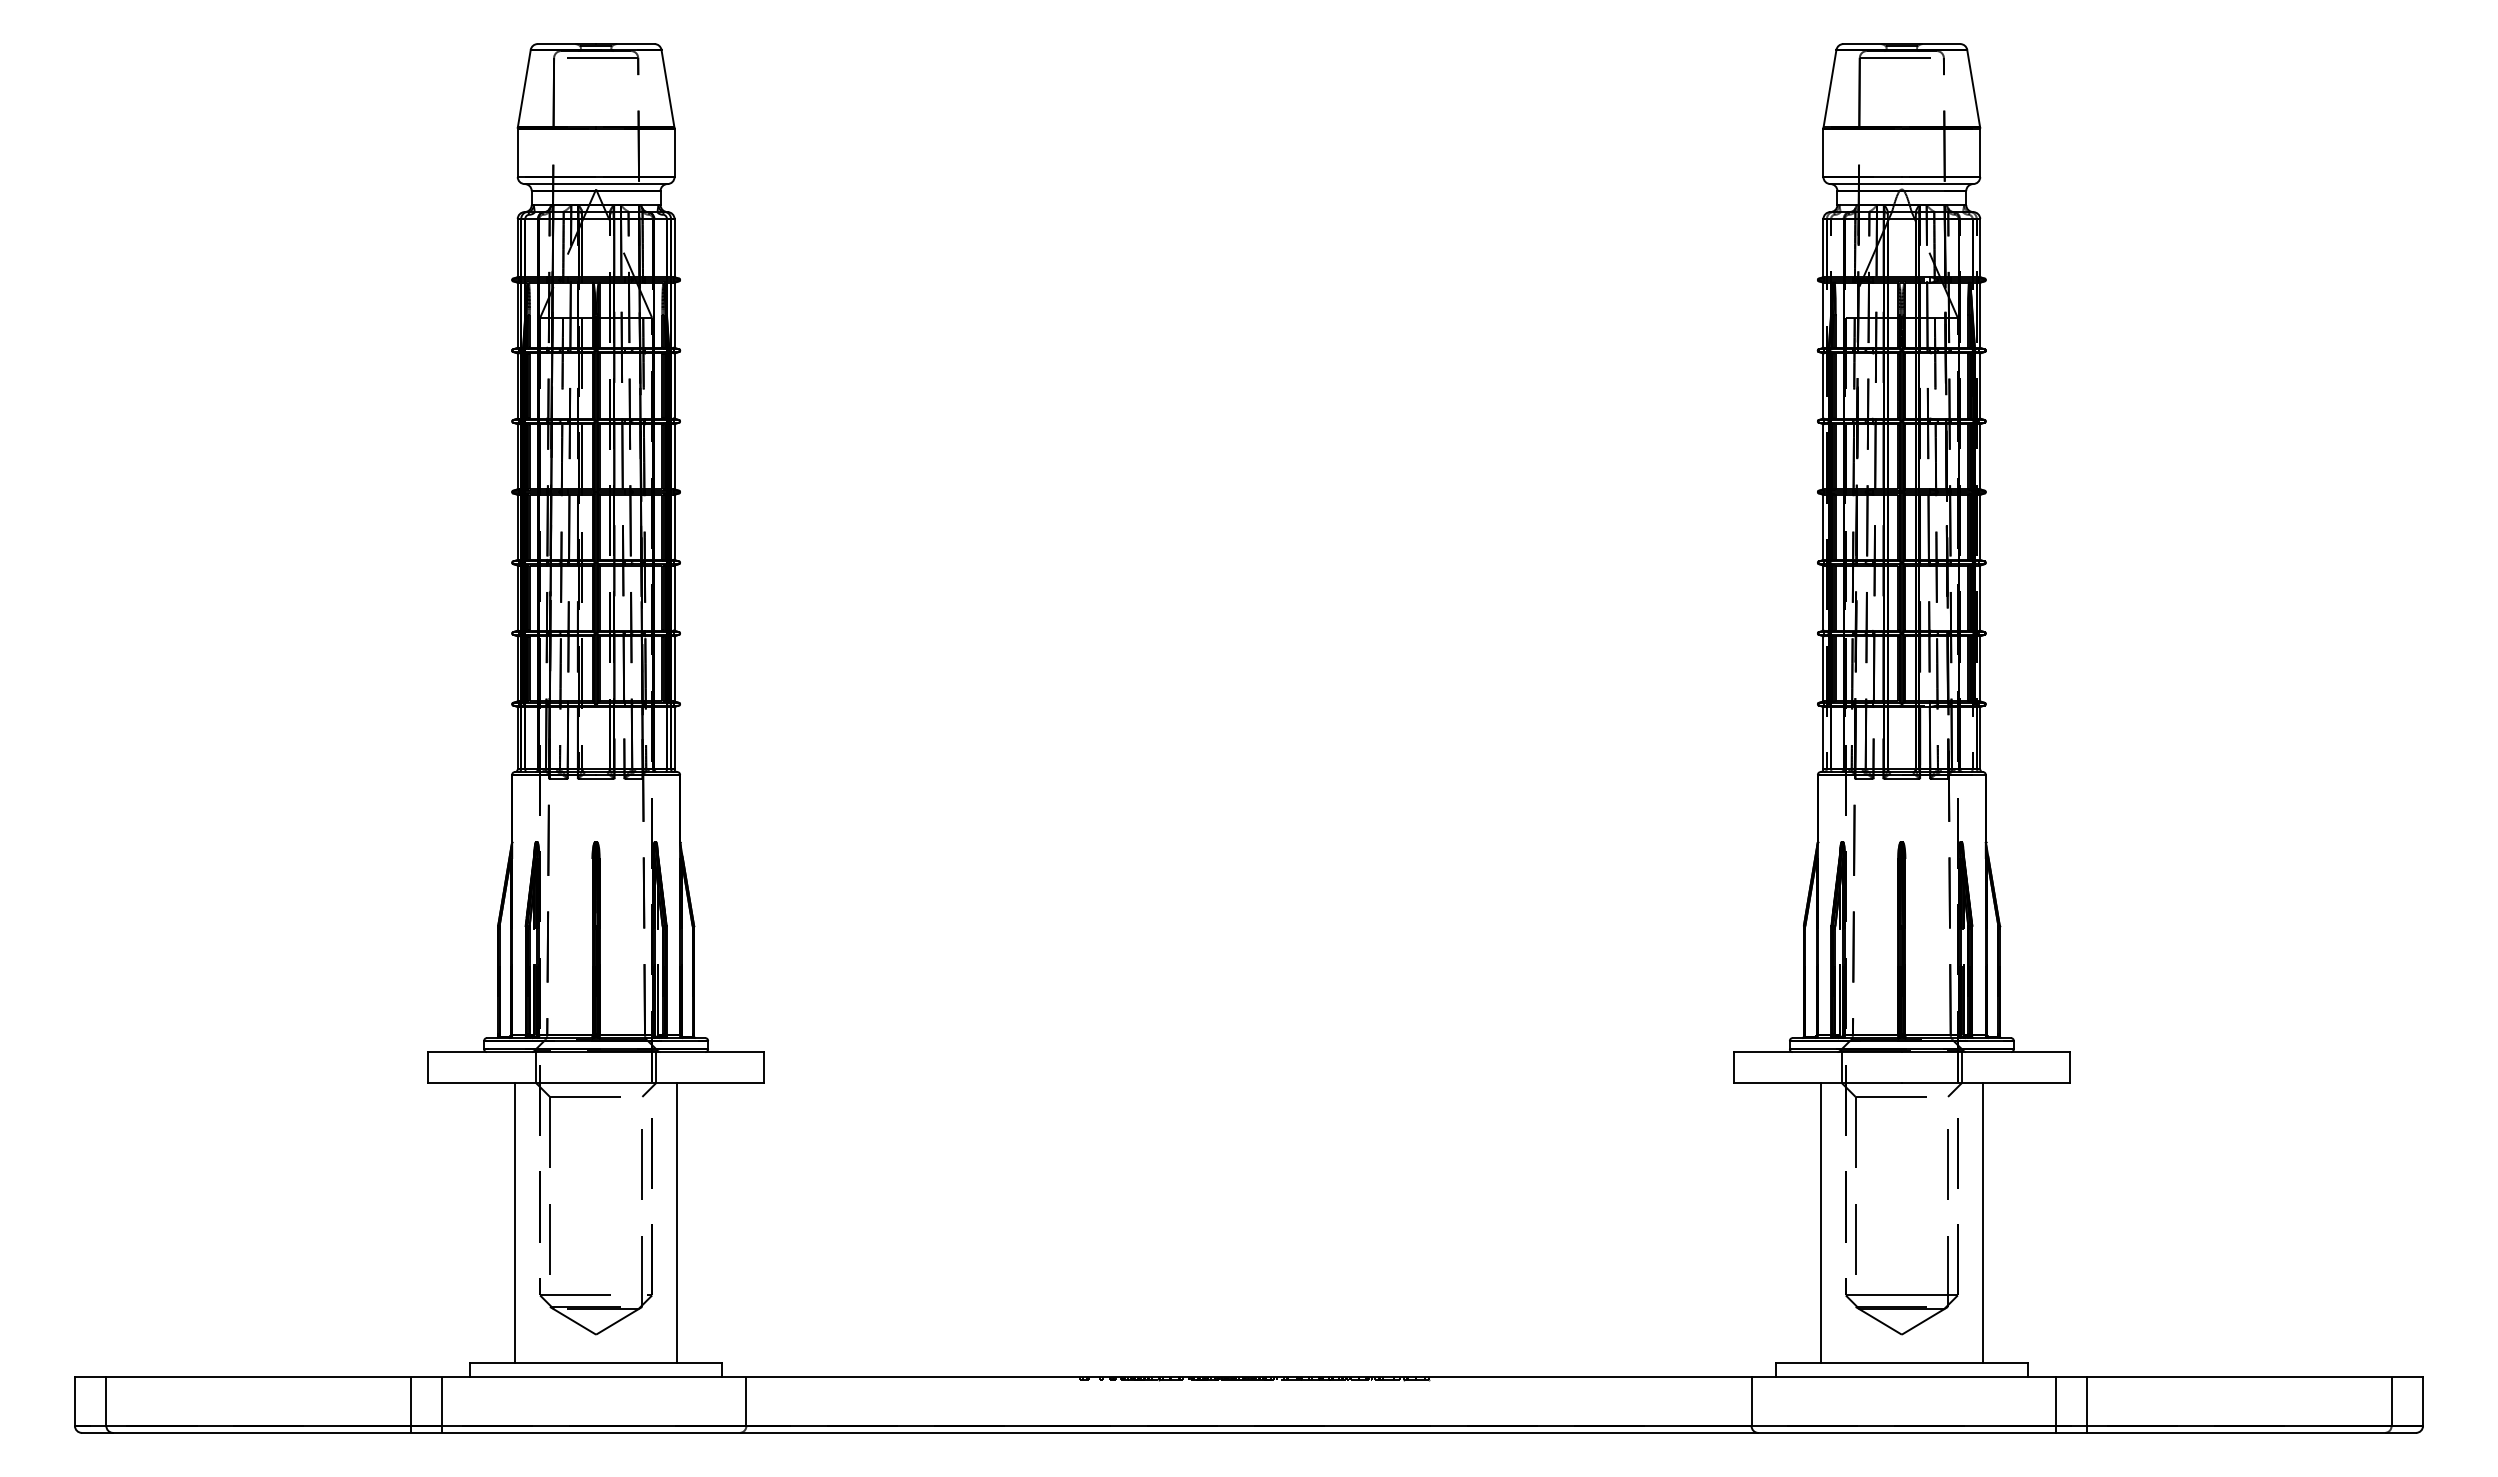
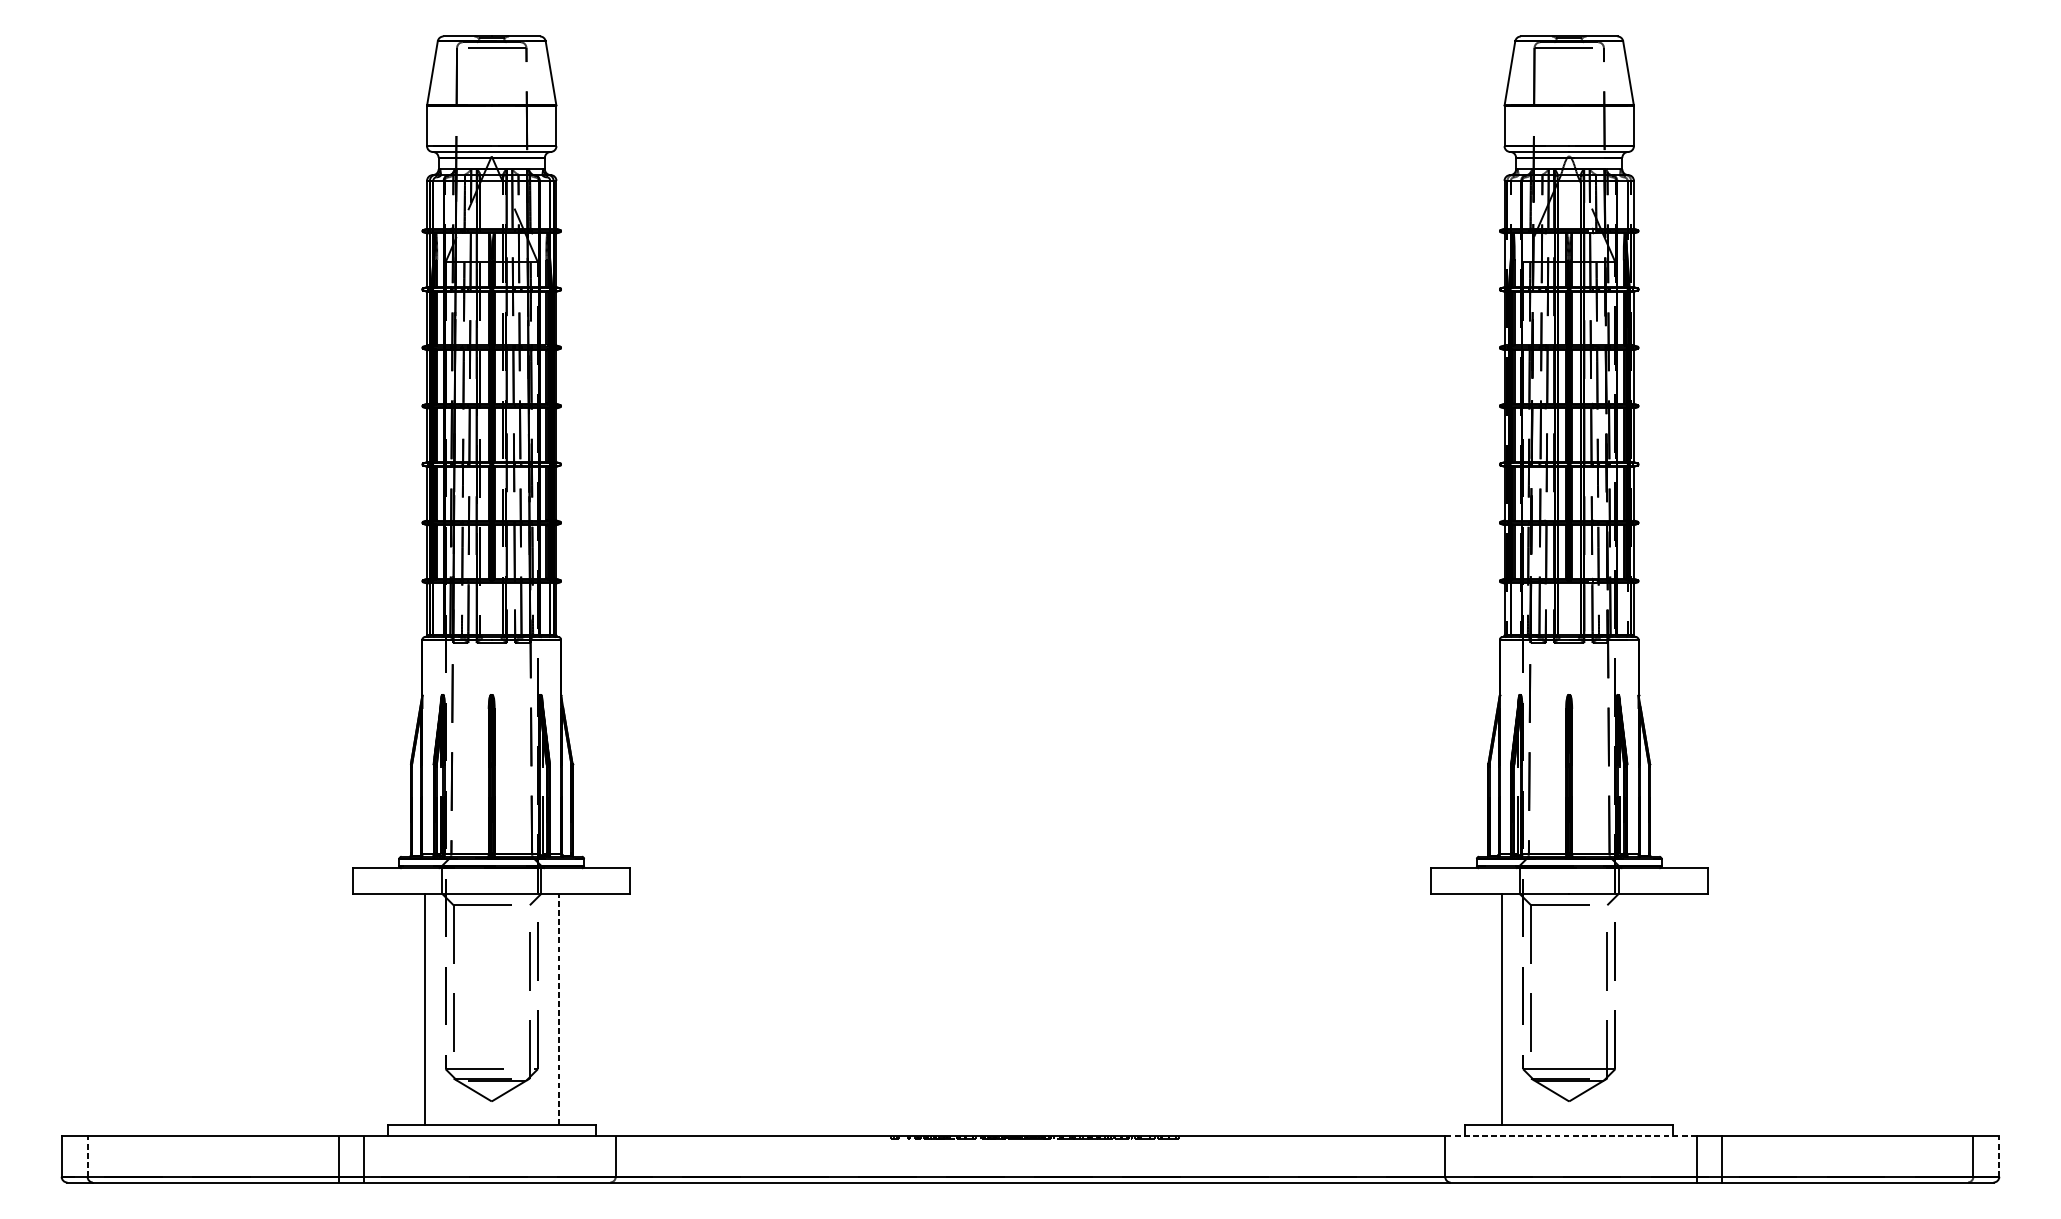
line: (677, 1222) -> (558, 1008), solid -> dashed
line: (1983, 1222) -> (1636, 1008), removed
line: (1903, 1376) -> (1570, 1135), solid -> dashed
line: (106, 1401) -> (87, 1156), solid -> dashed
line: (2423, 1401) -> (1999, 1156), solid -> dashed

